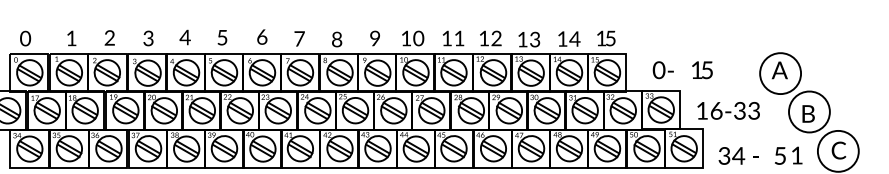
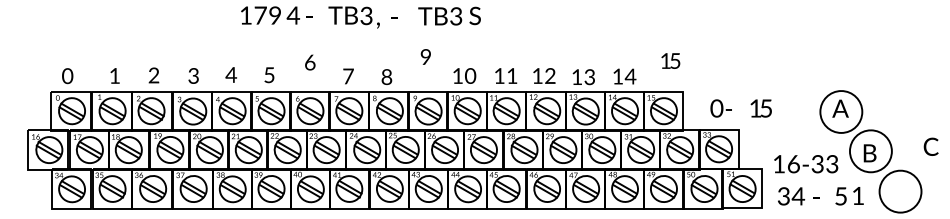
text: (262, 37) -> (310, 62), moved
text: (374, 38) -> (425, 56), moved
text: (606, 38) -> (670, 60), moved
text: (729, 111) -> (806, 164), moved
text: (838, 150) -> (930, 146), moved

